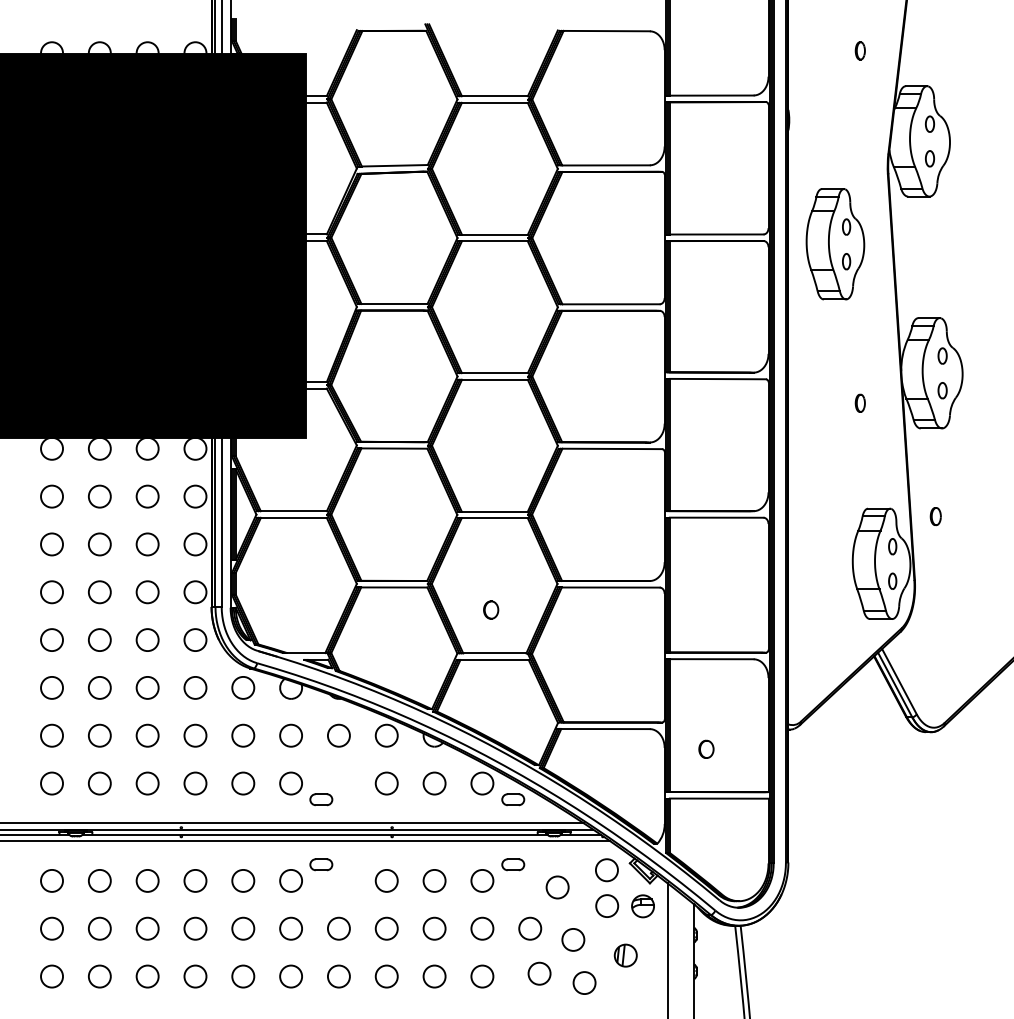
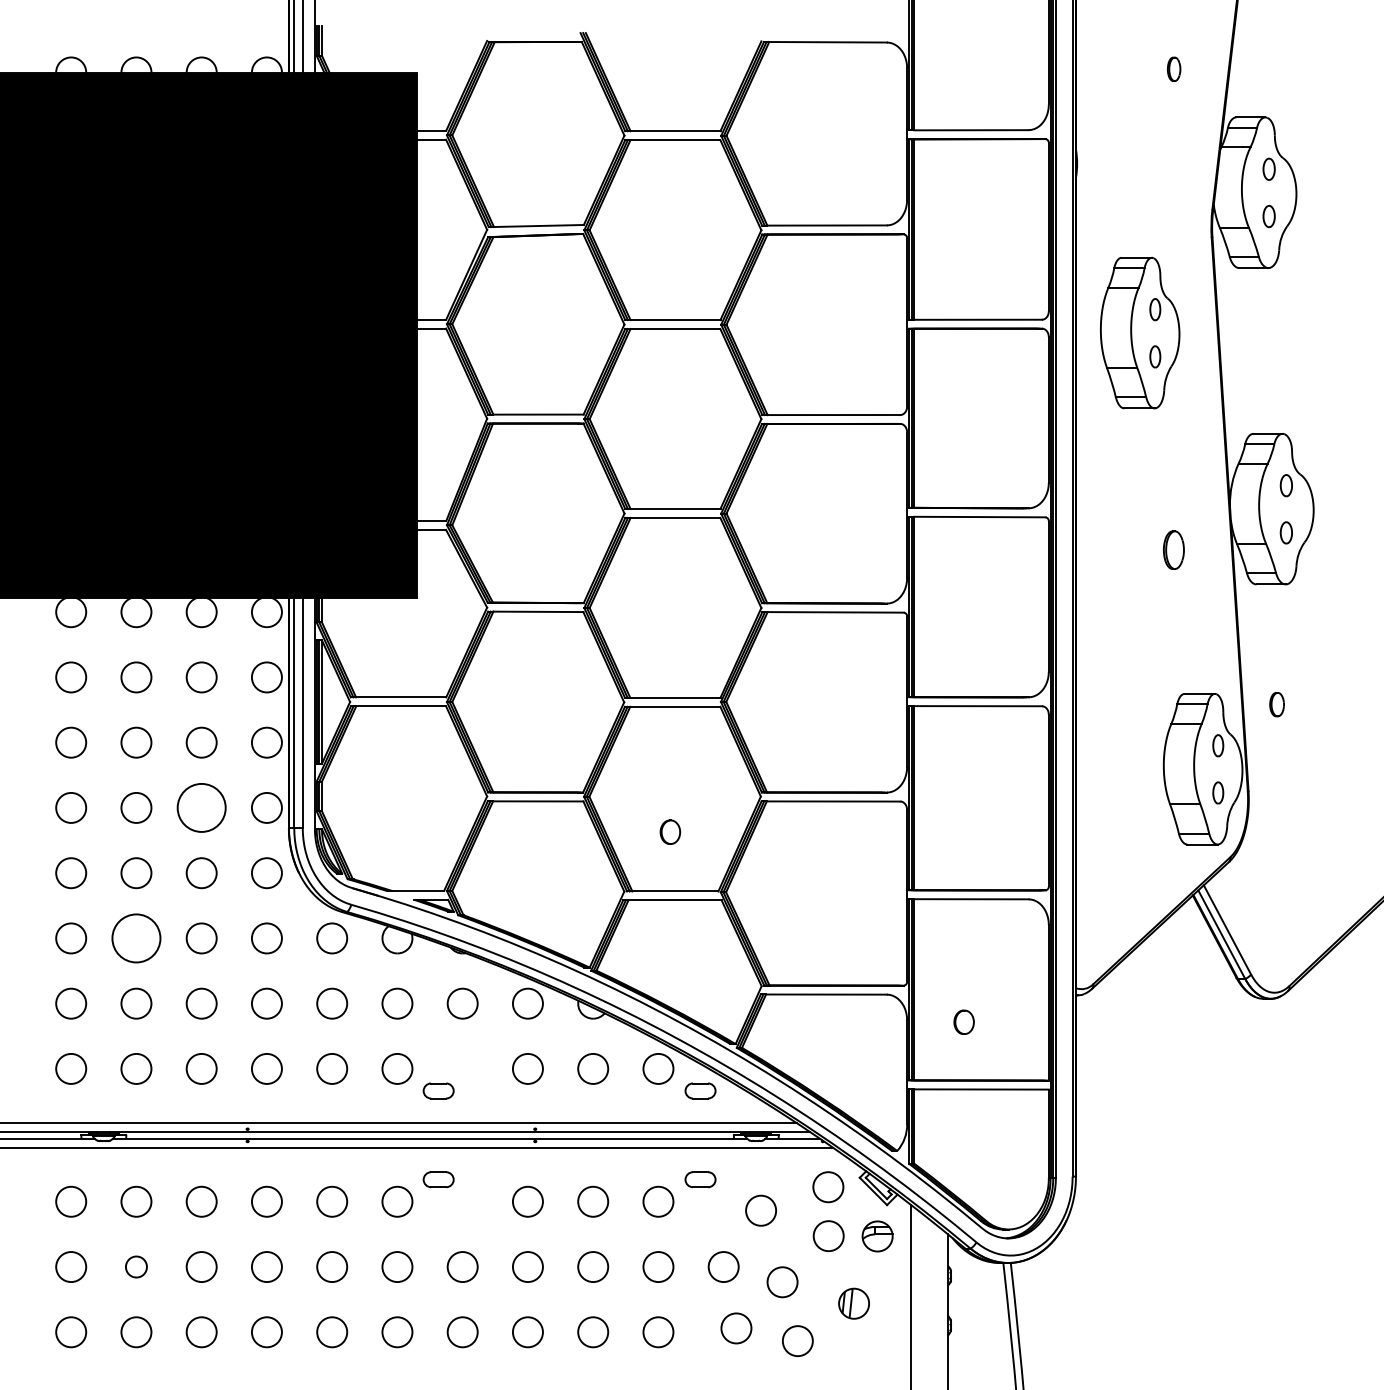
part: (860, 402) -> (1174, 549), size x1.6
circle: (147, 591) -> (201, 807), size x1.6
circle: (99, 687) -> (136, 938), size x1.6
circle: (99, 928) -> (136, 1266), size x0.7

